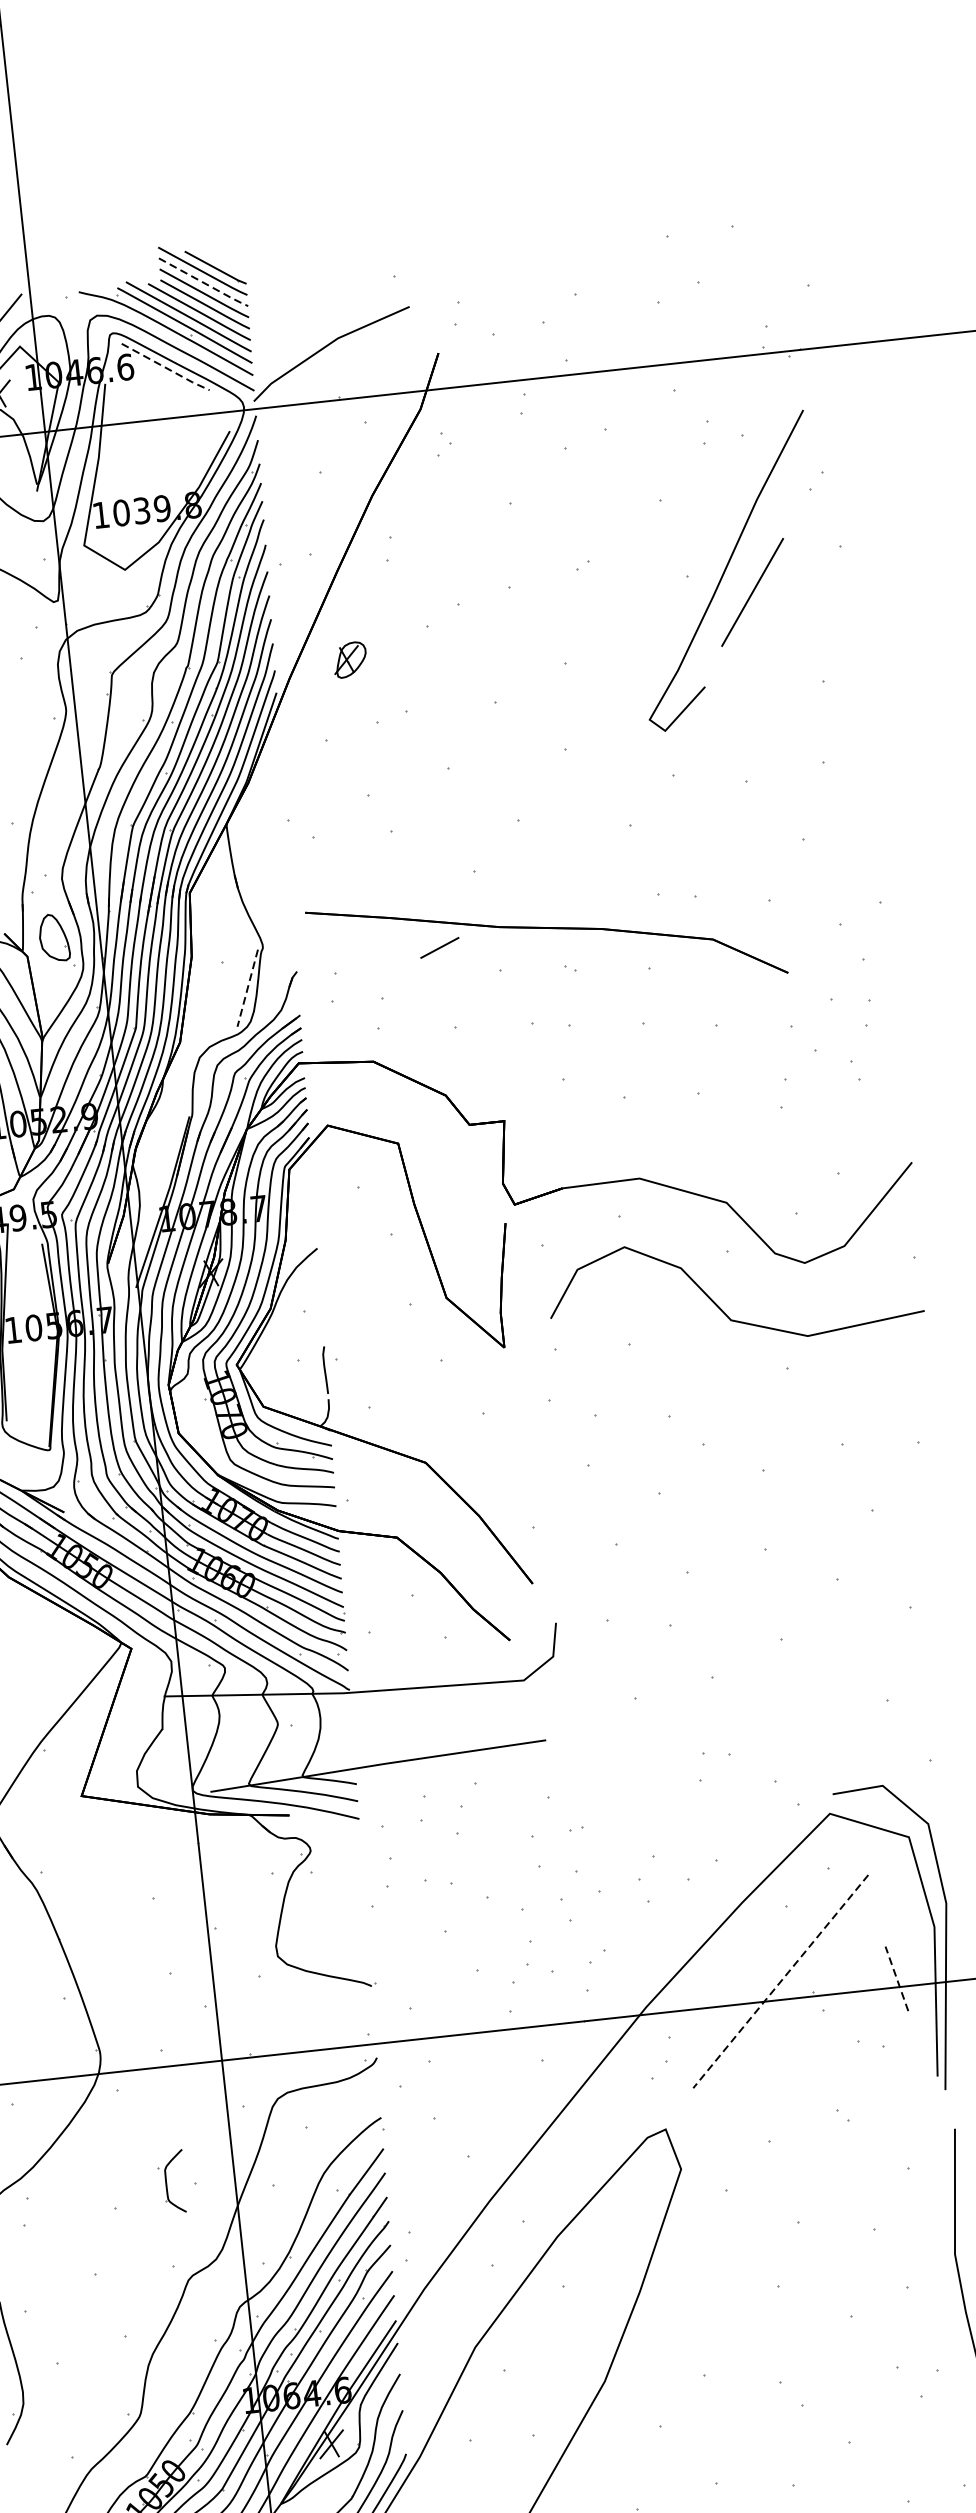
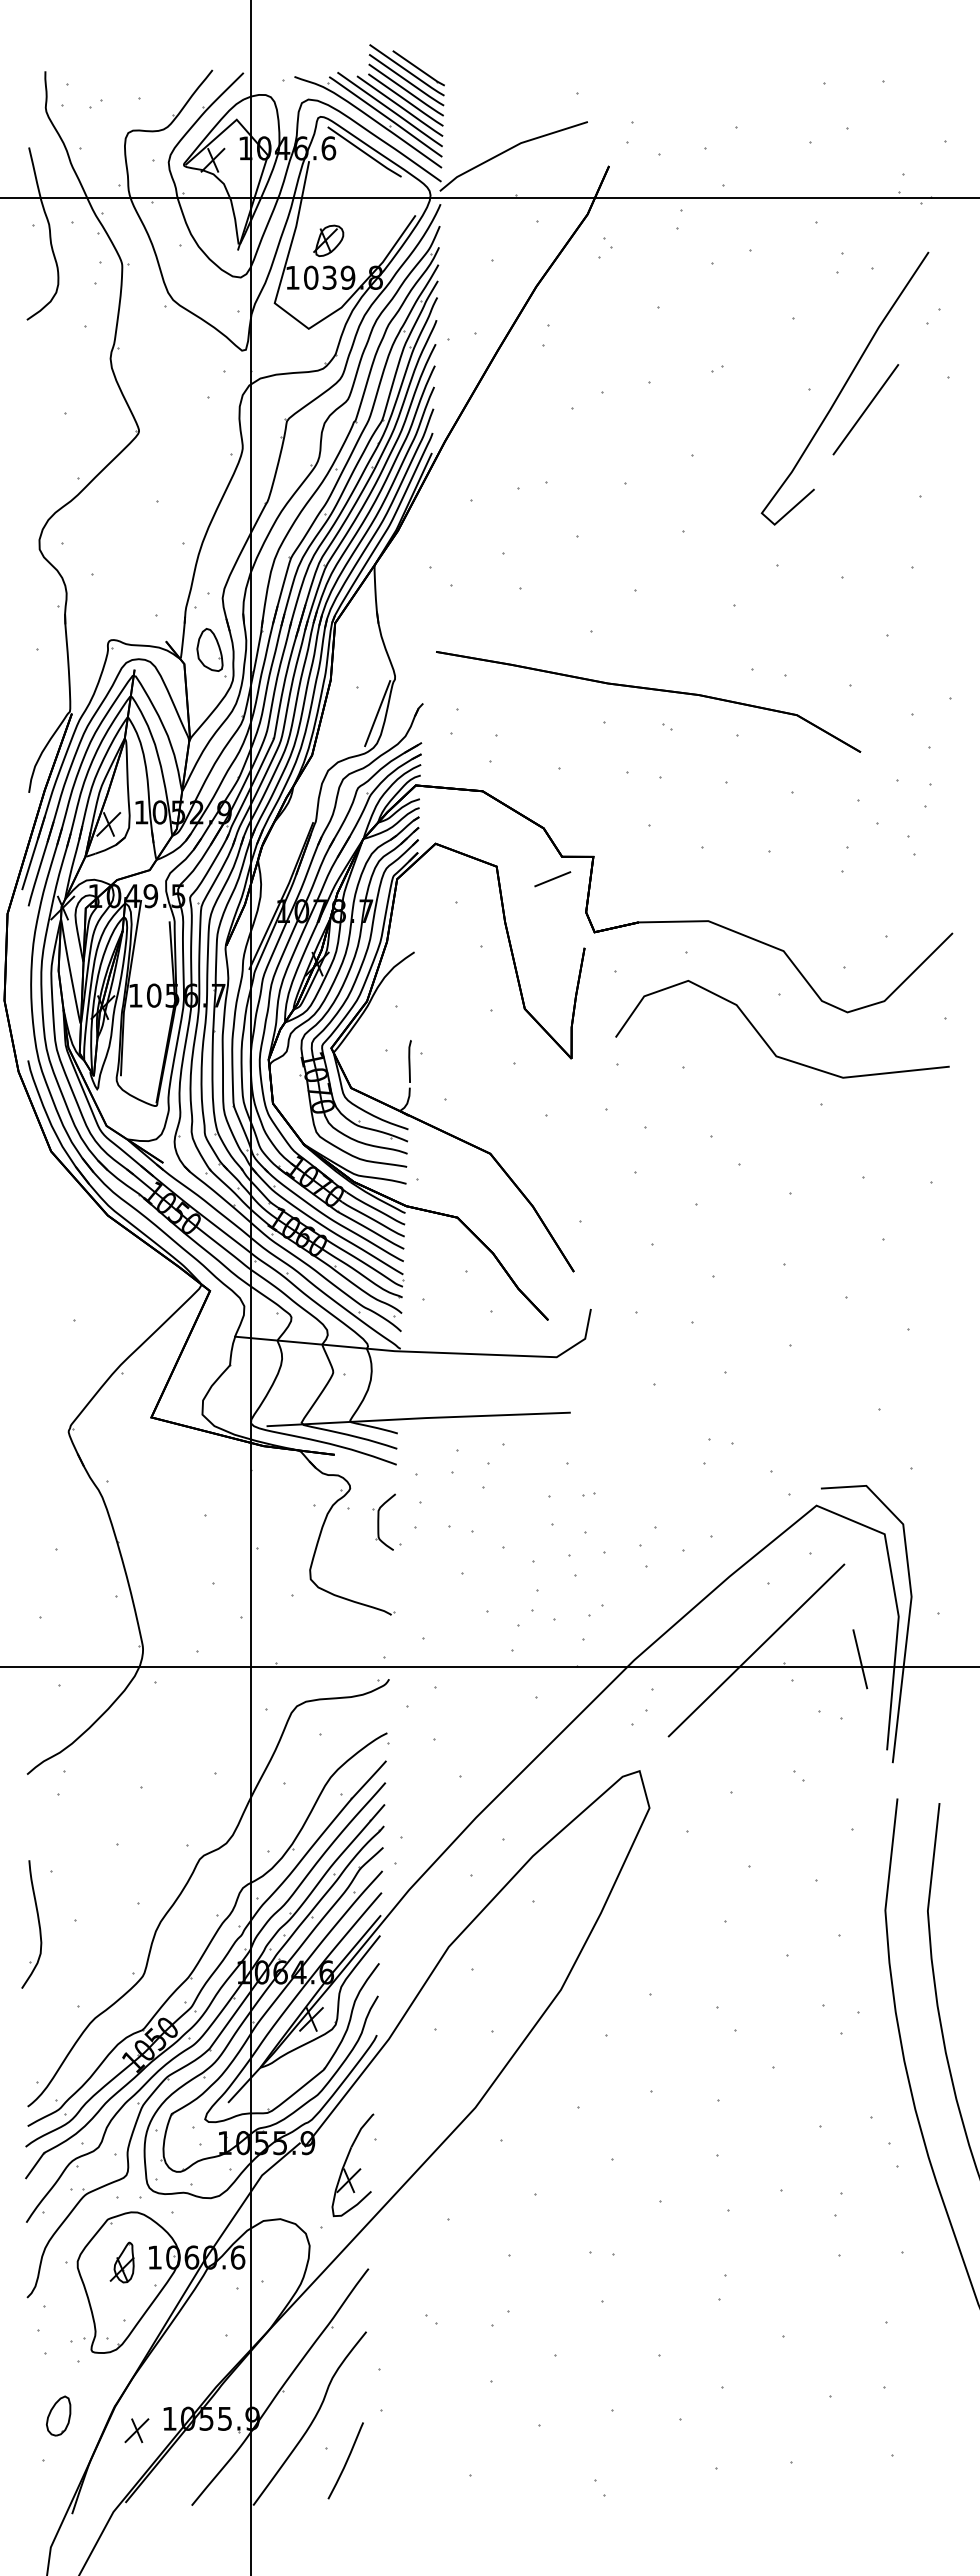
line: (204, 283) -> (407, 81), dashed -> solid
line: (166, 368) -> (365, 153), dashed -> solid
part: (349, 659) -> (328, 240), moved
line: (439, 948) -> (552, 879), moved
line: (247, 988) -> (377, 713), dashed -> solid
line: (897, 1979) -> (860, 1659), dashed -> solid
line: (780, 1981) -> (756, 1650), dashed -> solid
part: (171, 2181) -> (383, 1521), moved

